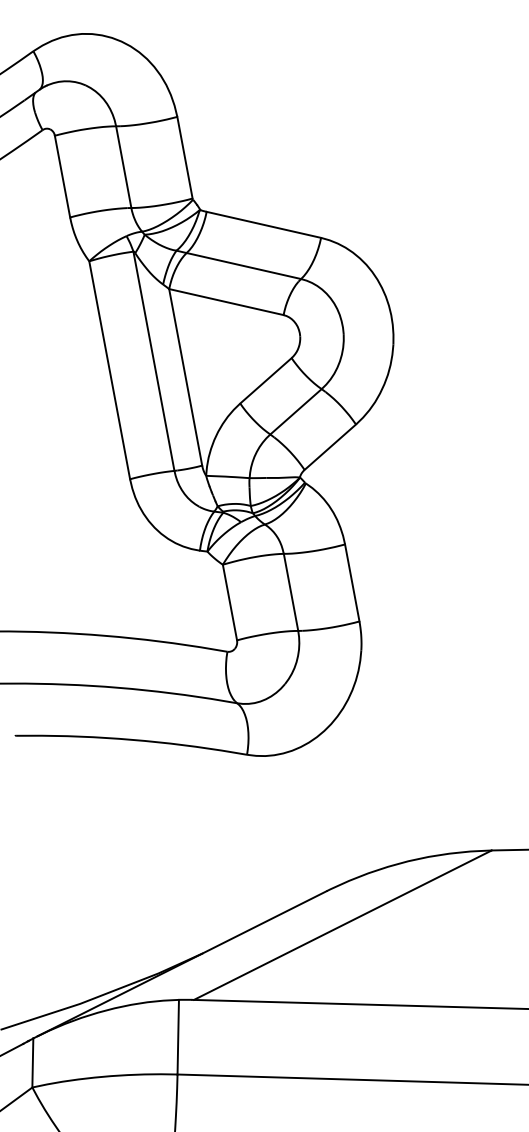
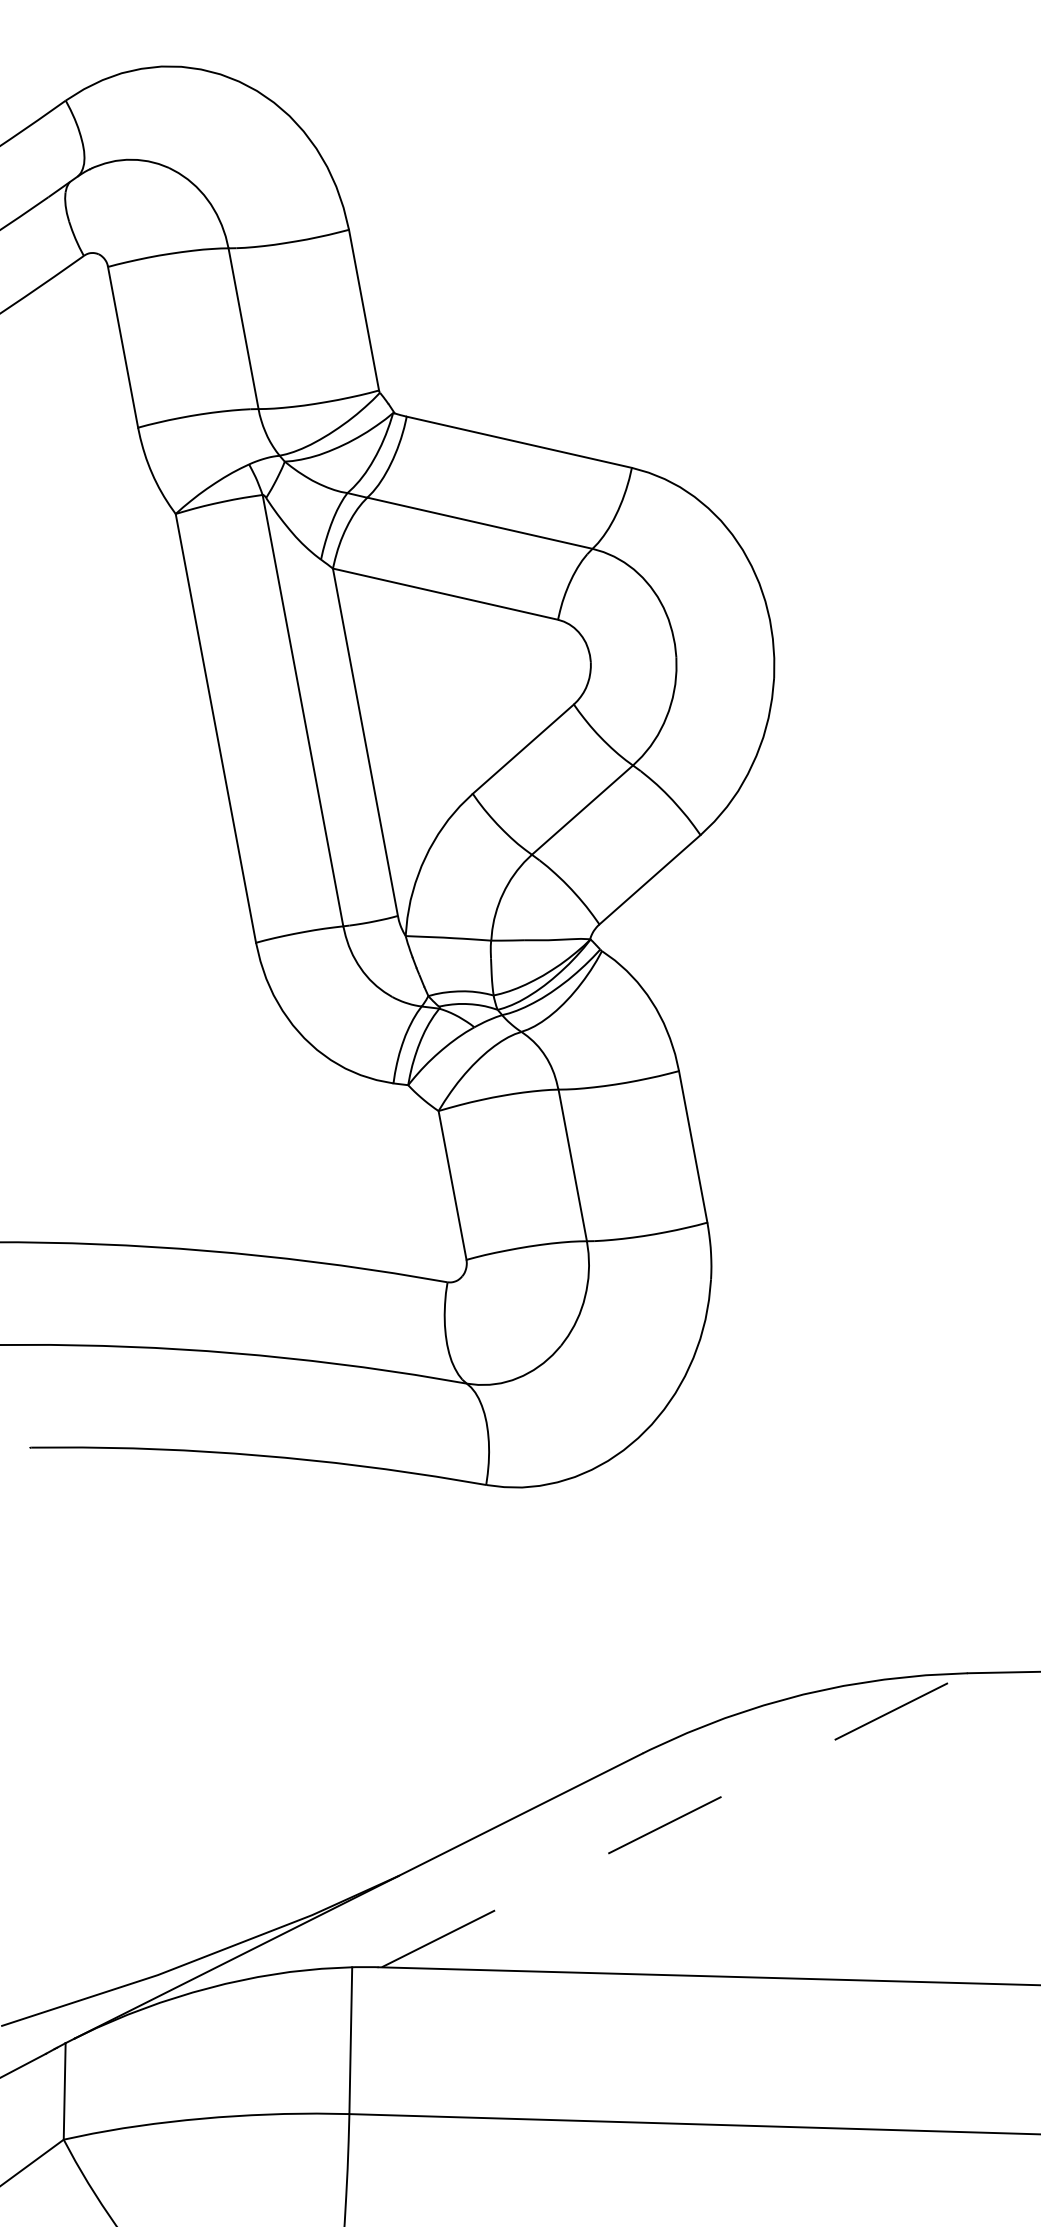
line: (342, 925) -> (673, 1820), solid -> dashed

